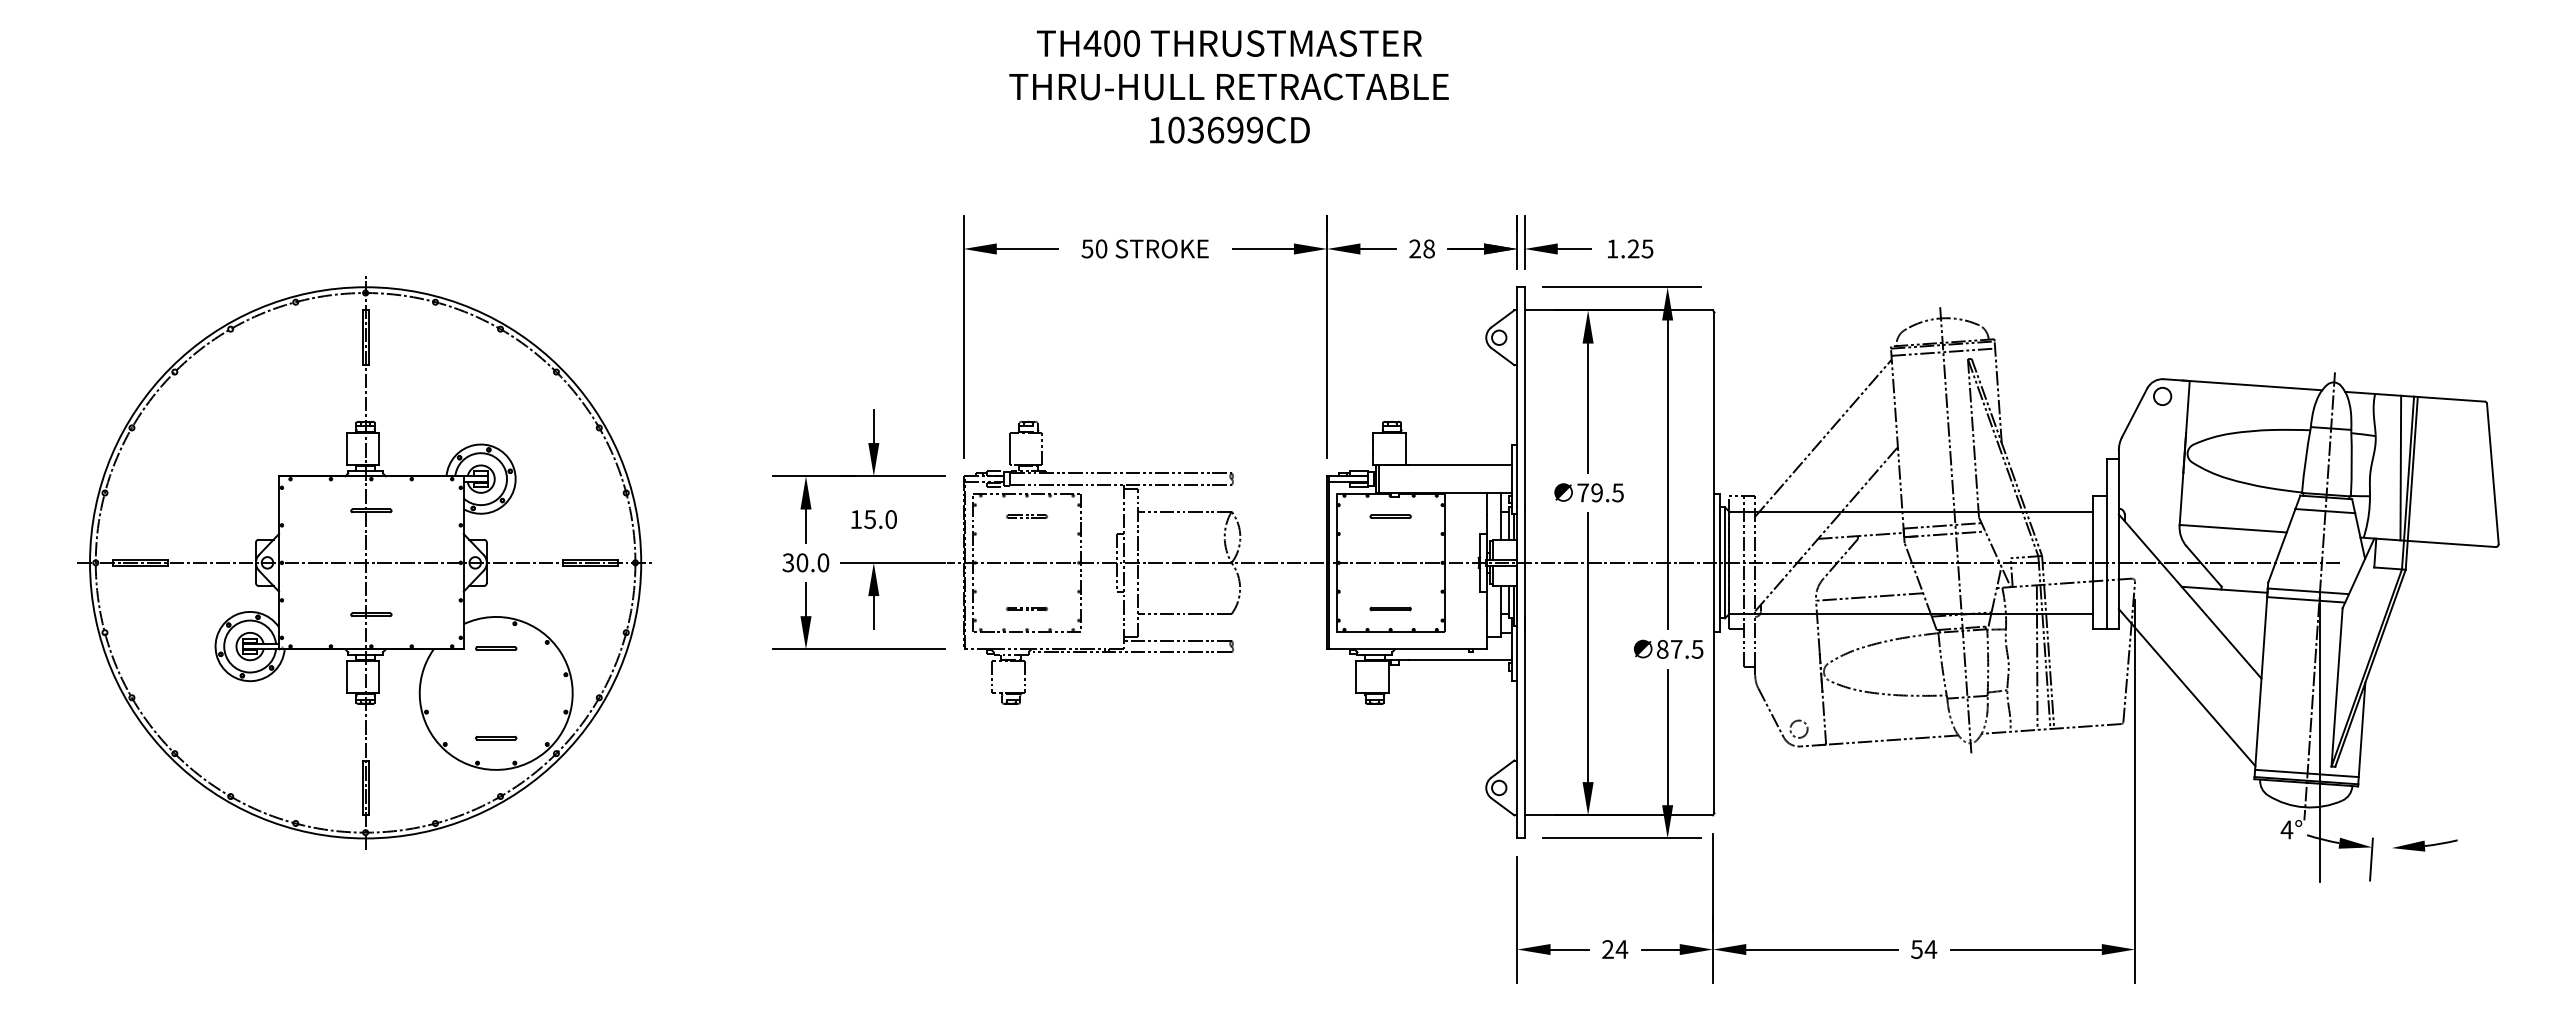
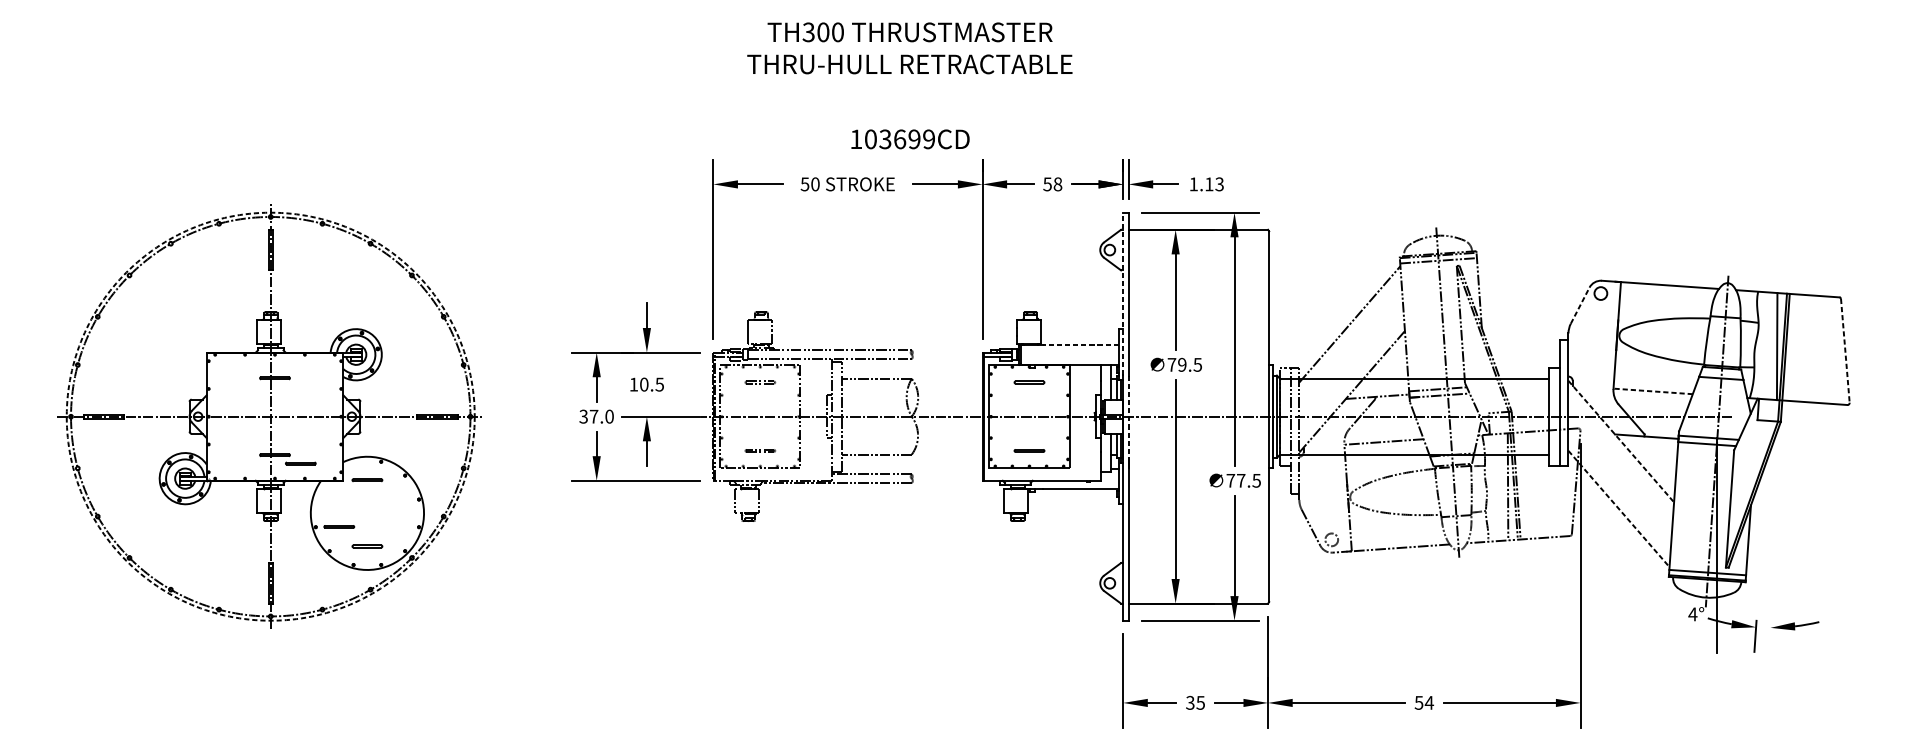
text: (1092, 43) -> (808, 32), TH400 -> TH300
text: (1229, 129) -> (910, 138), moved
text: (1414, 248) -> (1047, 184), 28 -> 58
text: (1640, 248) -> (1214, 184), 1.25 -> 1.13
line: (1517, 396) -> (1123, 293), solid -> dashed
line: (2134, 412) -> (1580, 305), solid -> dashed
line: (1459, 465) -> (1080, 344), solid -> dashed
line: (2492, 474) -> (1845, 351), solid -> dashed
text: (880, 519) -> (651, 384), 15.0 -> 10.5
line: (2233, 528) -> (1653, 391), solid -> dashed
circle: (365, 562) -> (270, 416), solid -> dashed
text: (802, 562) -> (594, 416), 30.0 -> 37.0
line: (1524, 562) -> (1128, 416), solid -> dashed
line: (2190, 596) -> (1621, 441), solid -> dashed
part: (406, 625) -> (301, 463), added
text: (1662, 649) -> (1230, 480), 87.5 -> 77.5
line: (2187, 687) -> (1619, 508), solid -> dashed
line: (458, 710) -> (339, 526), added
text: (1615, 949) -> (1195, 702), 24 -> 35

